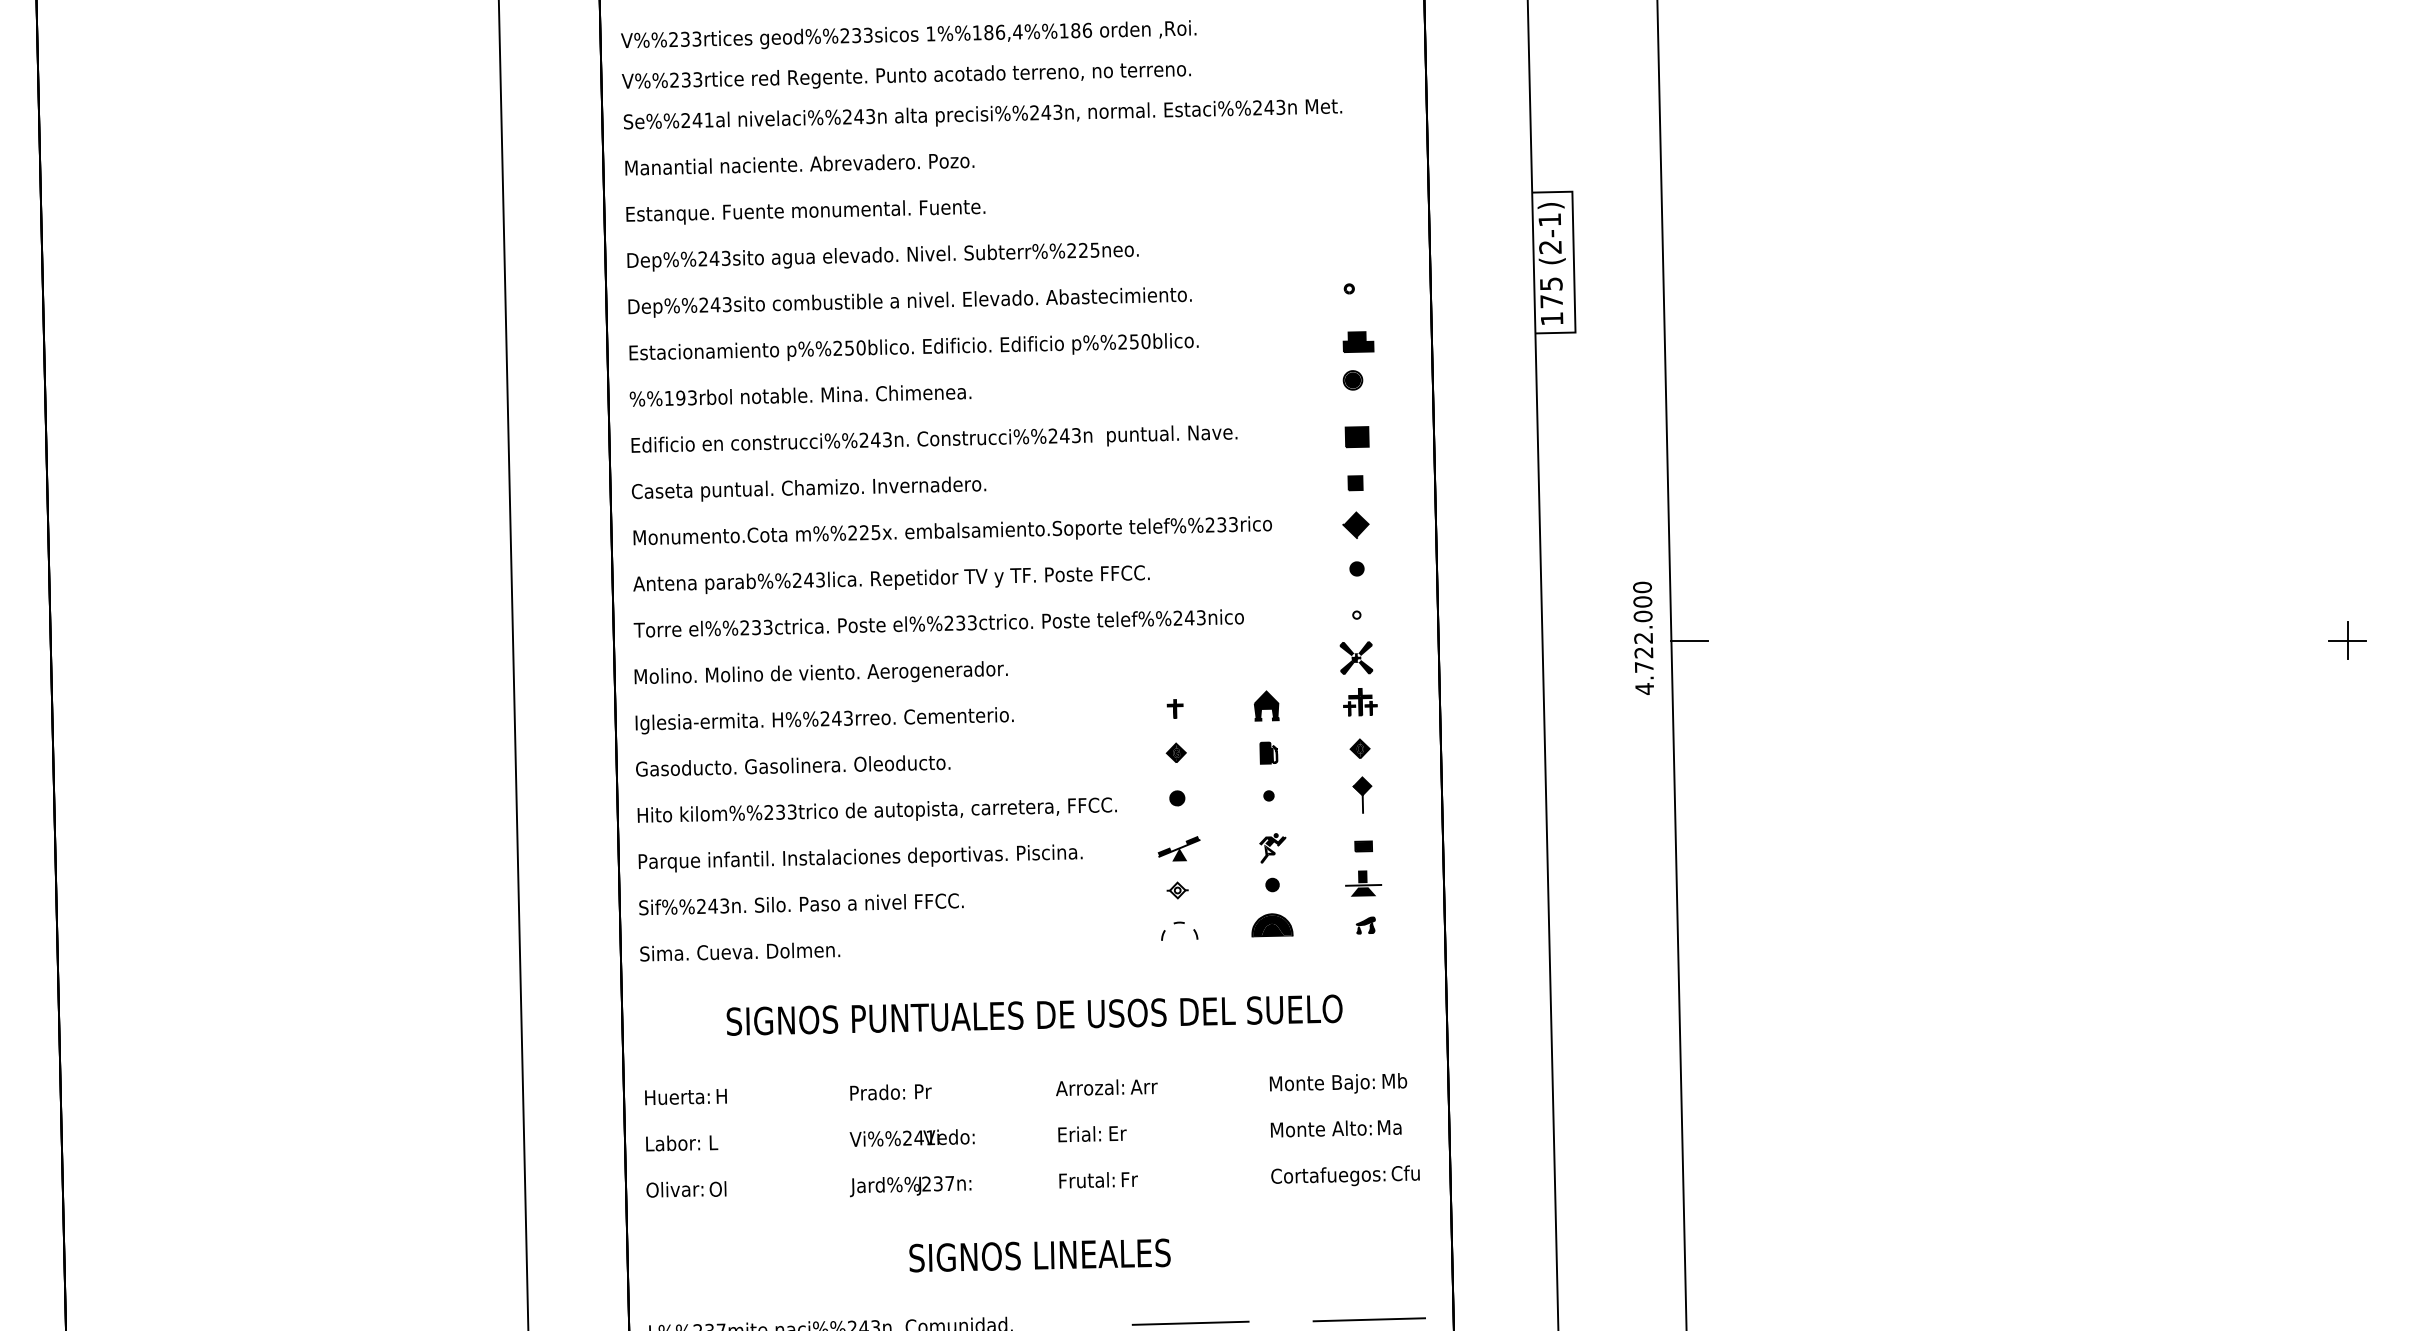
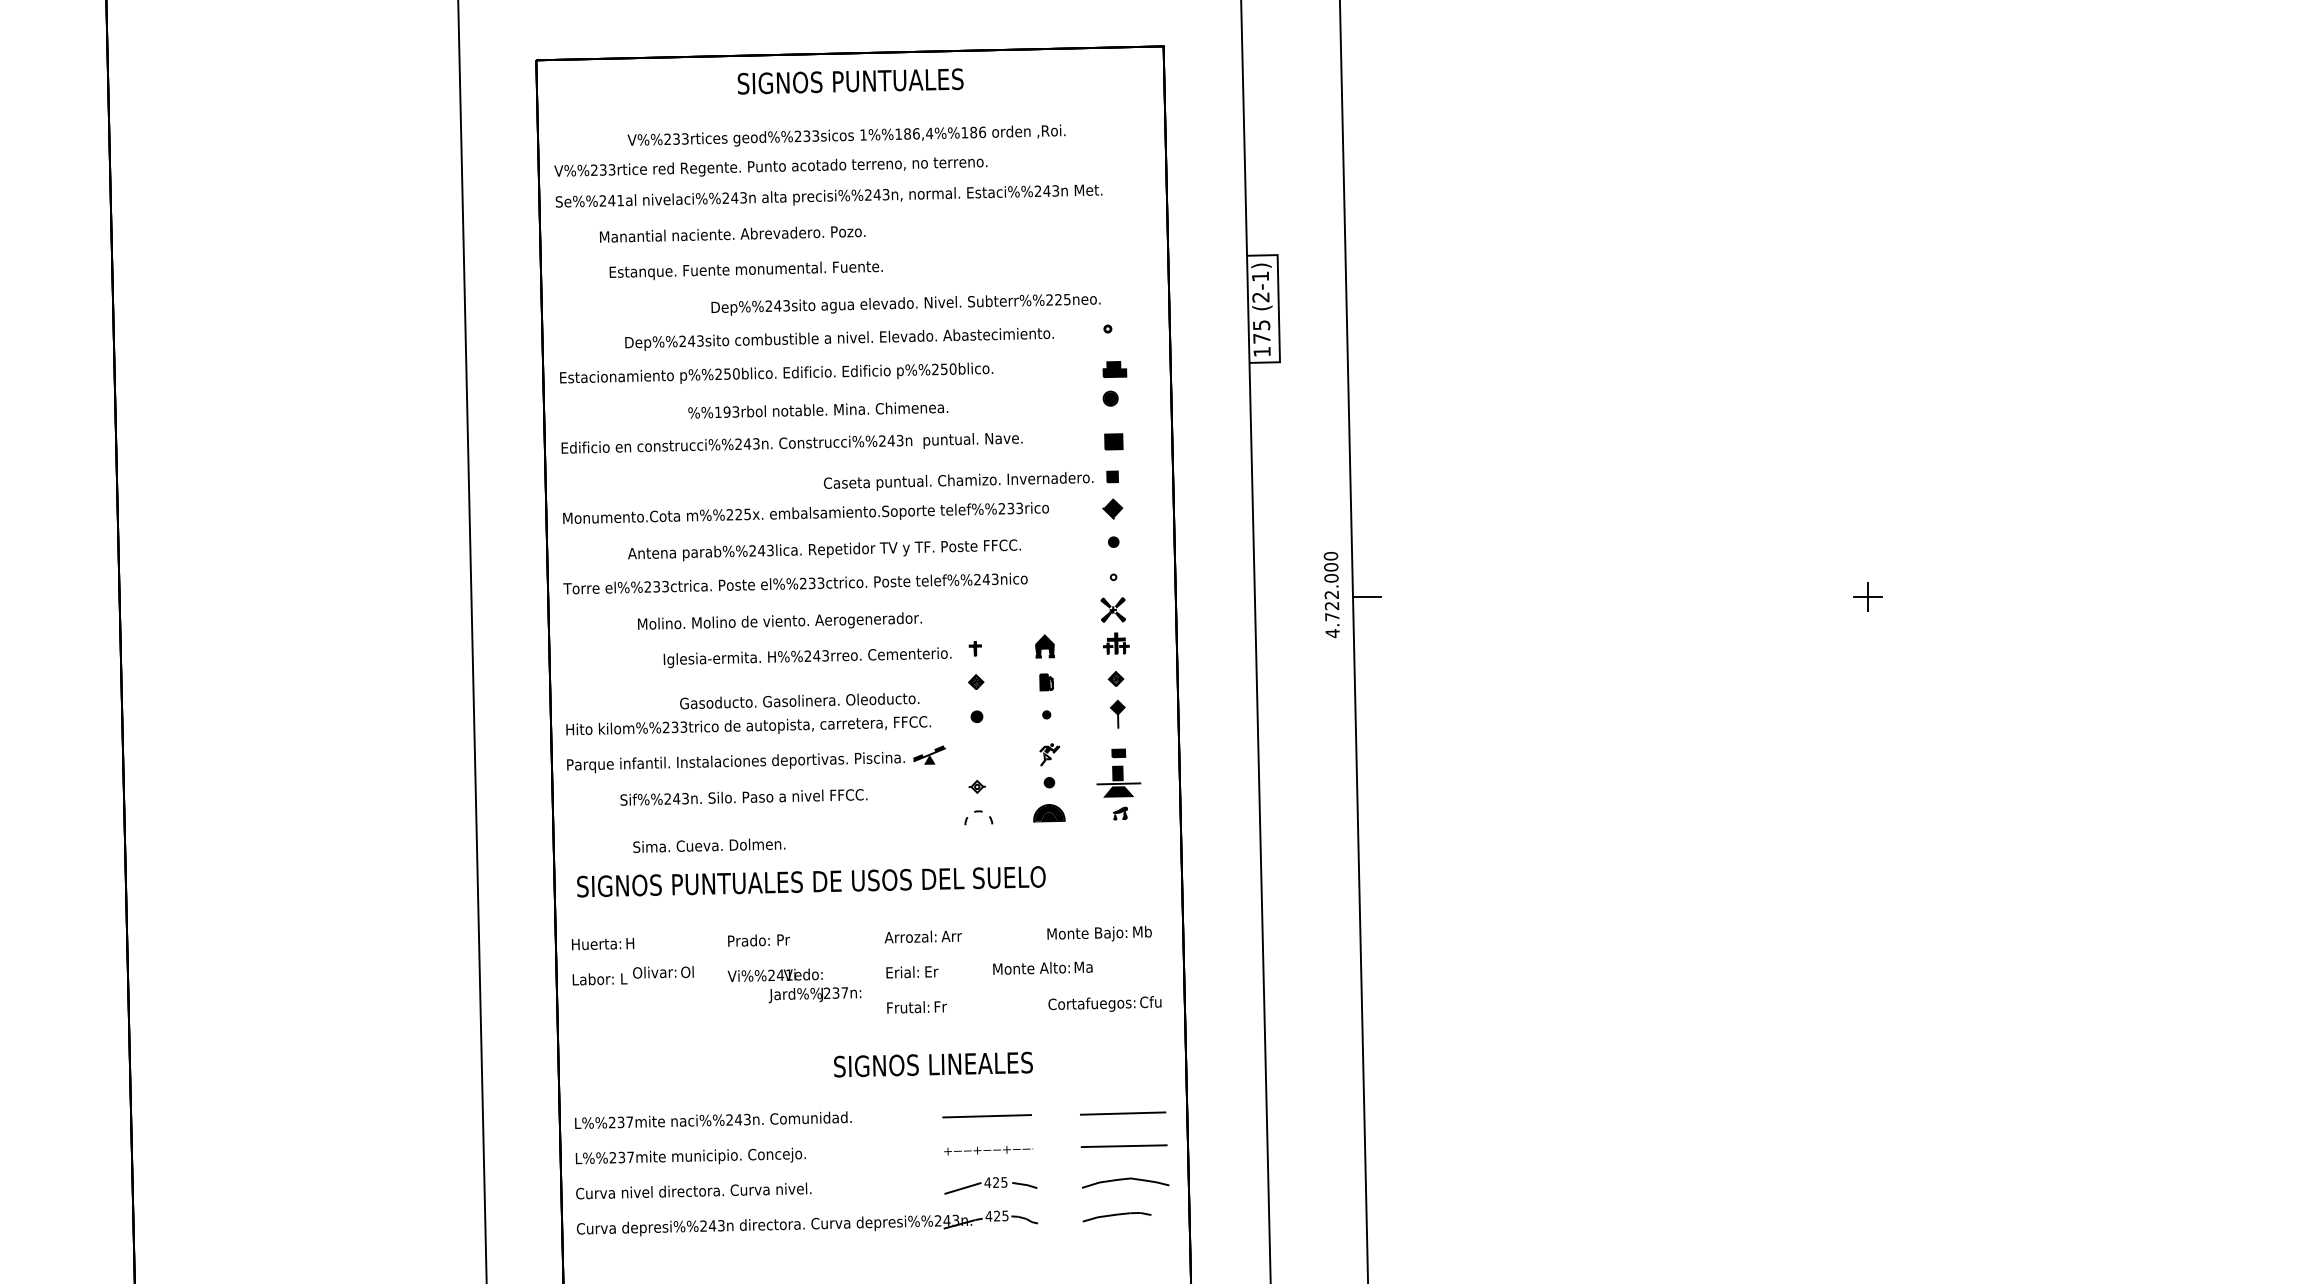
text: (908, 34) -> (846, 135), moved
text: (799, 164) -> (732, 234), moved
text: (804, 211) -> (745, 270), moved
text: (882, 256) -> (905, 304), moved
text: (909, 302) -> (839, 339), moved
text: (800, 395) -> (818, 410), moved
text: (808, 489) -> (958, 481), moved
text: (891, 579) -> (824, 550), moved
text: (820, 671) -> (779, 620), moved
text: (824, 720) -> (807, 657), moved
text: (793, 766) -> (799, 701), moved
part: (1179, 847) -> (929, 754), moved
part: (1363, 883) -> (1118, 781), size x1.6
text: (800, 904) -> (743, 797), moved
text: (740, 951) -> (709, 845), moved
text: (1034, 1014) -> (811, 881), moved
text: (1335, 1127) -> (1042, 967), moved
text: (909, 1186) -> (814, 995), moved
text: (686, 1189) -> (663, 972), moved
text: (1040, 1255) -> (933, 1064), moved

